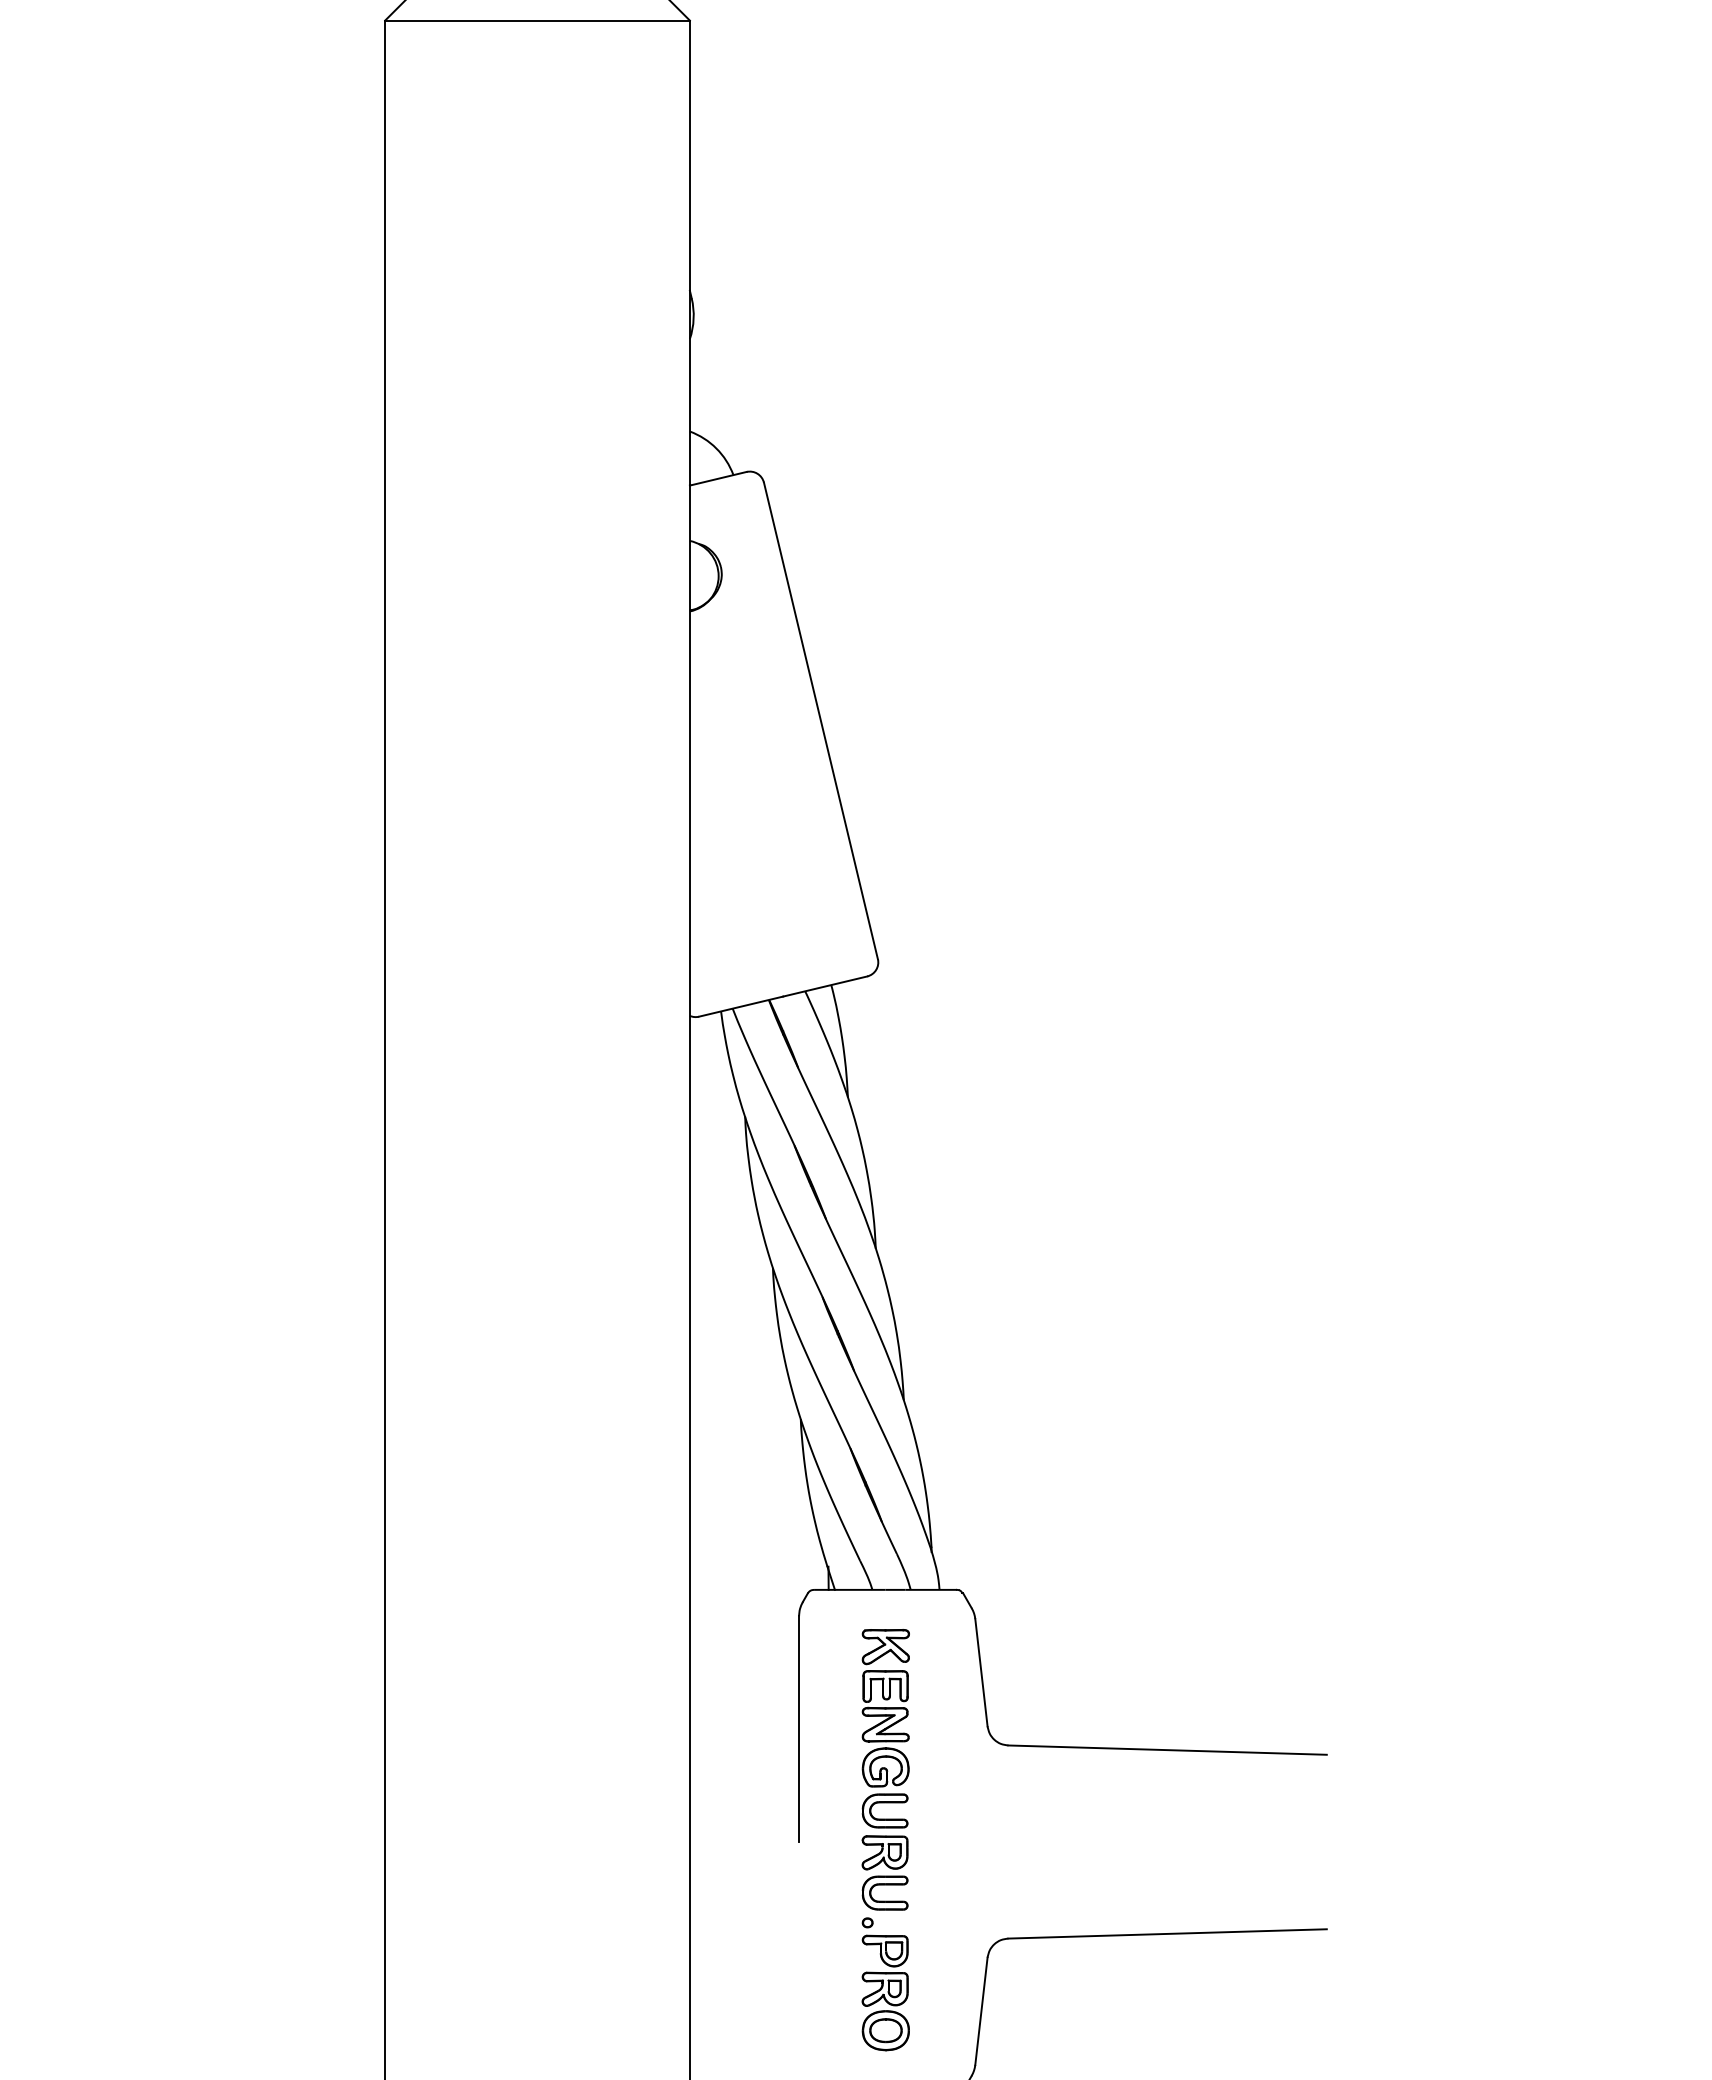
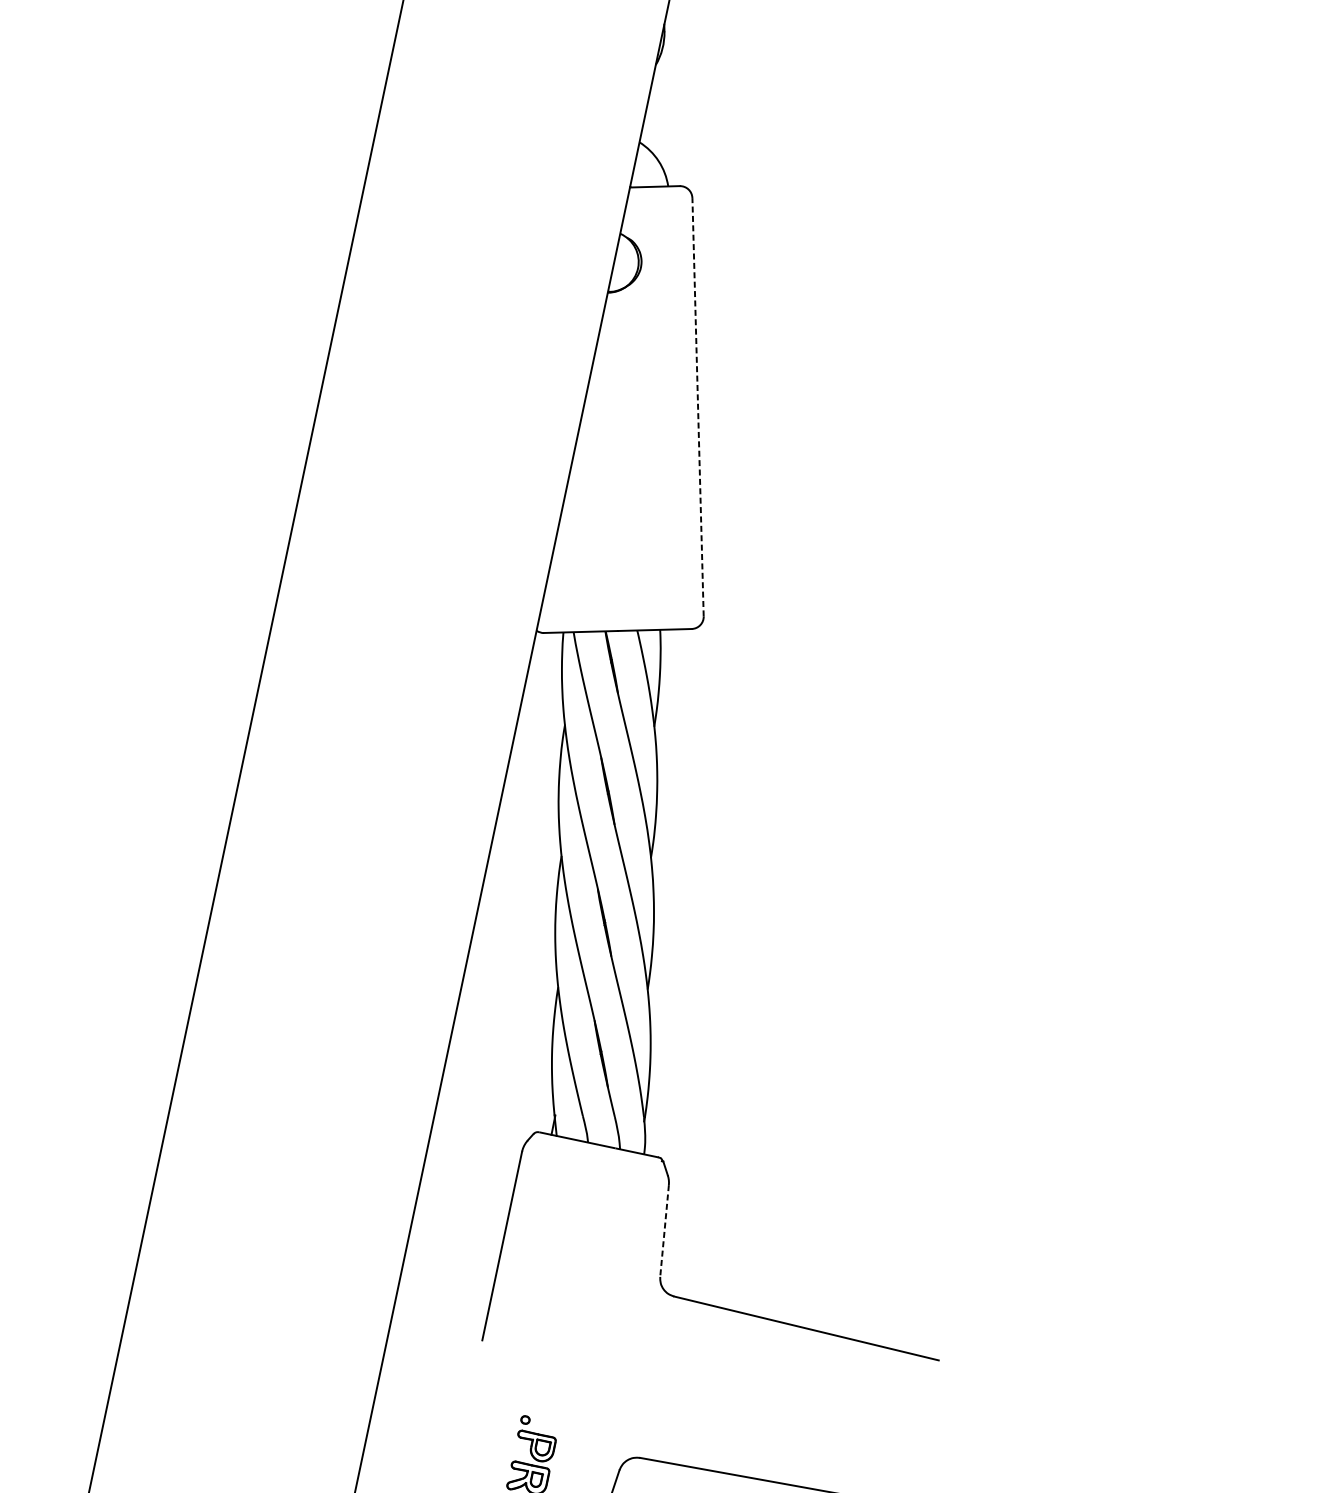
line: (820, 720) -> (697, 406), solid -> dashed
line: (981, 1672) -> (664, 1230), solid -> dashed
part: (885, 1769) -> (567, 1294), removed

